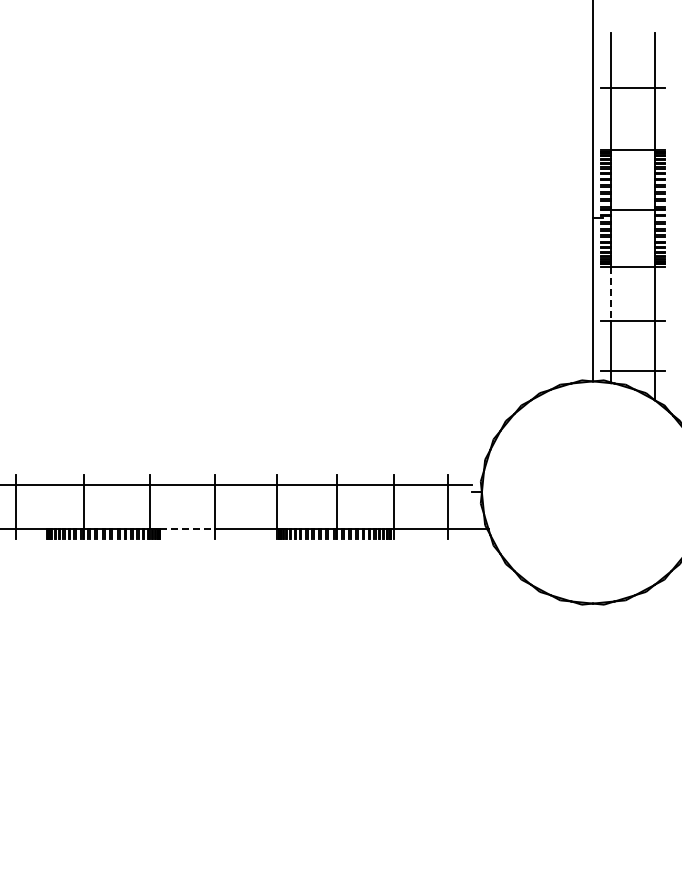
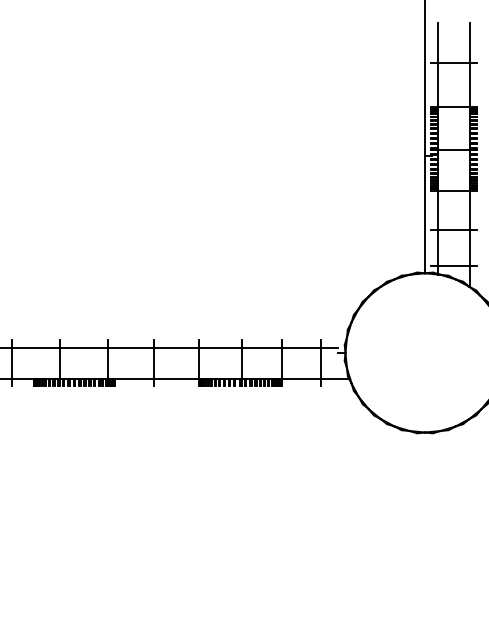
line: (611, 293) -> (438, 210), dashed -> solid
line: (187, 528) -> (134, 378), dashed -> solid

